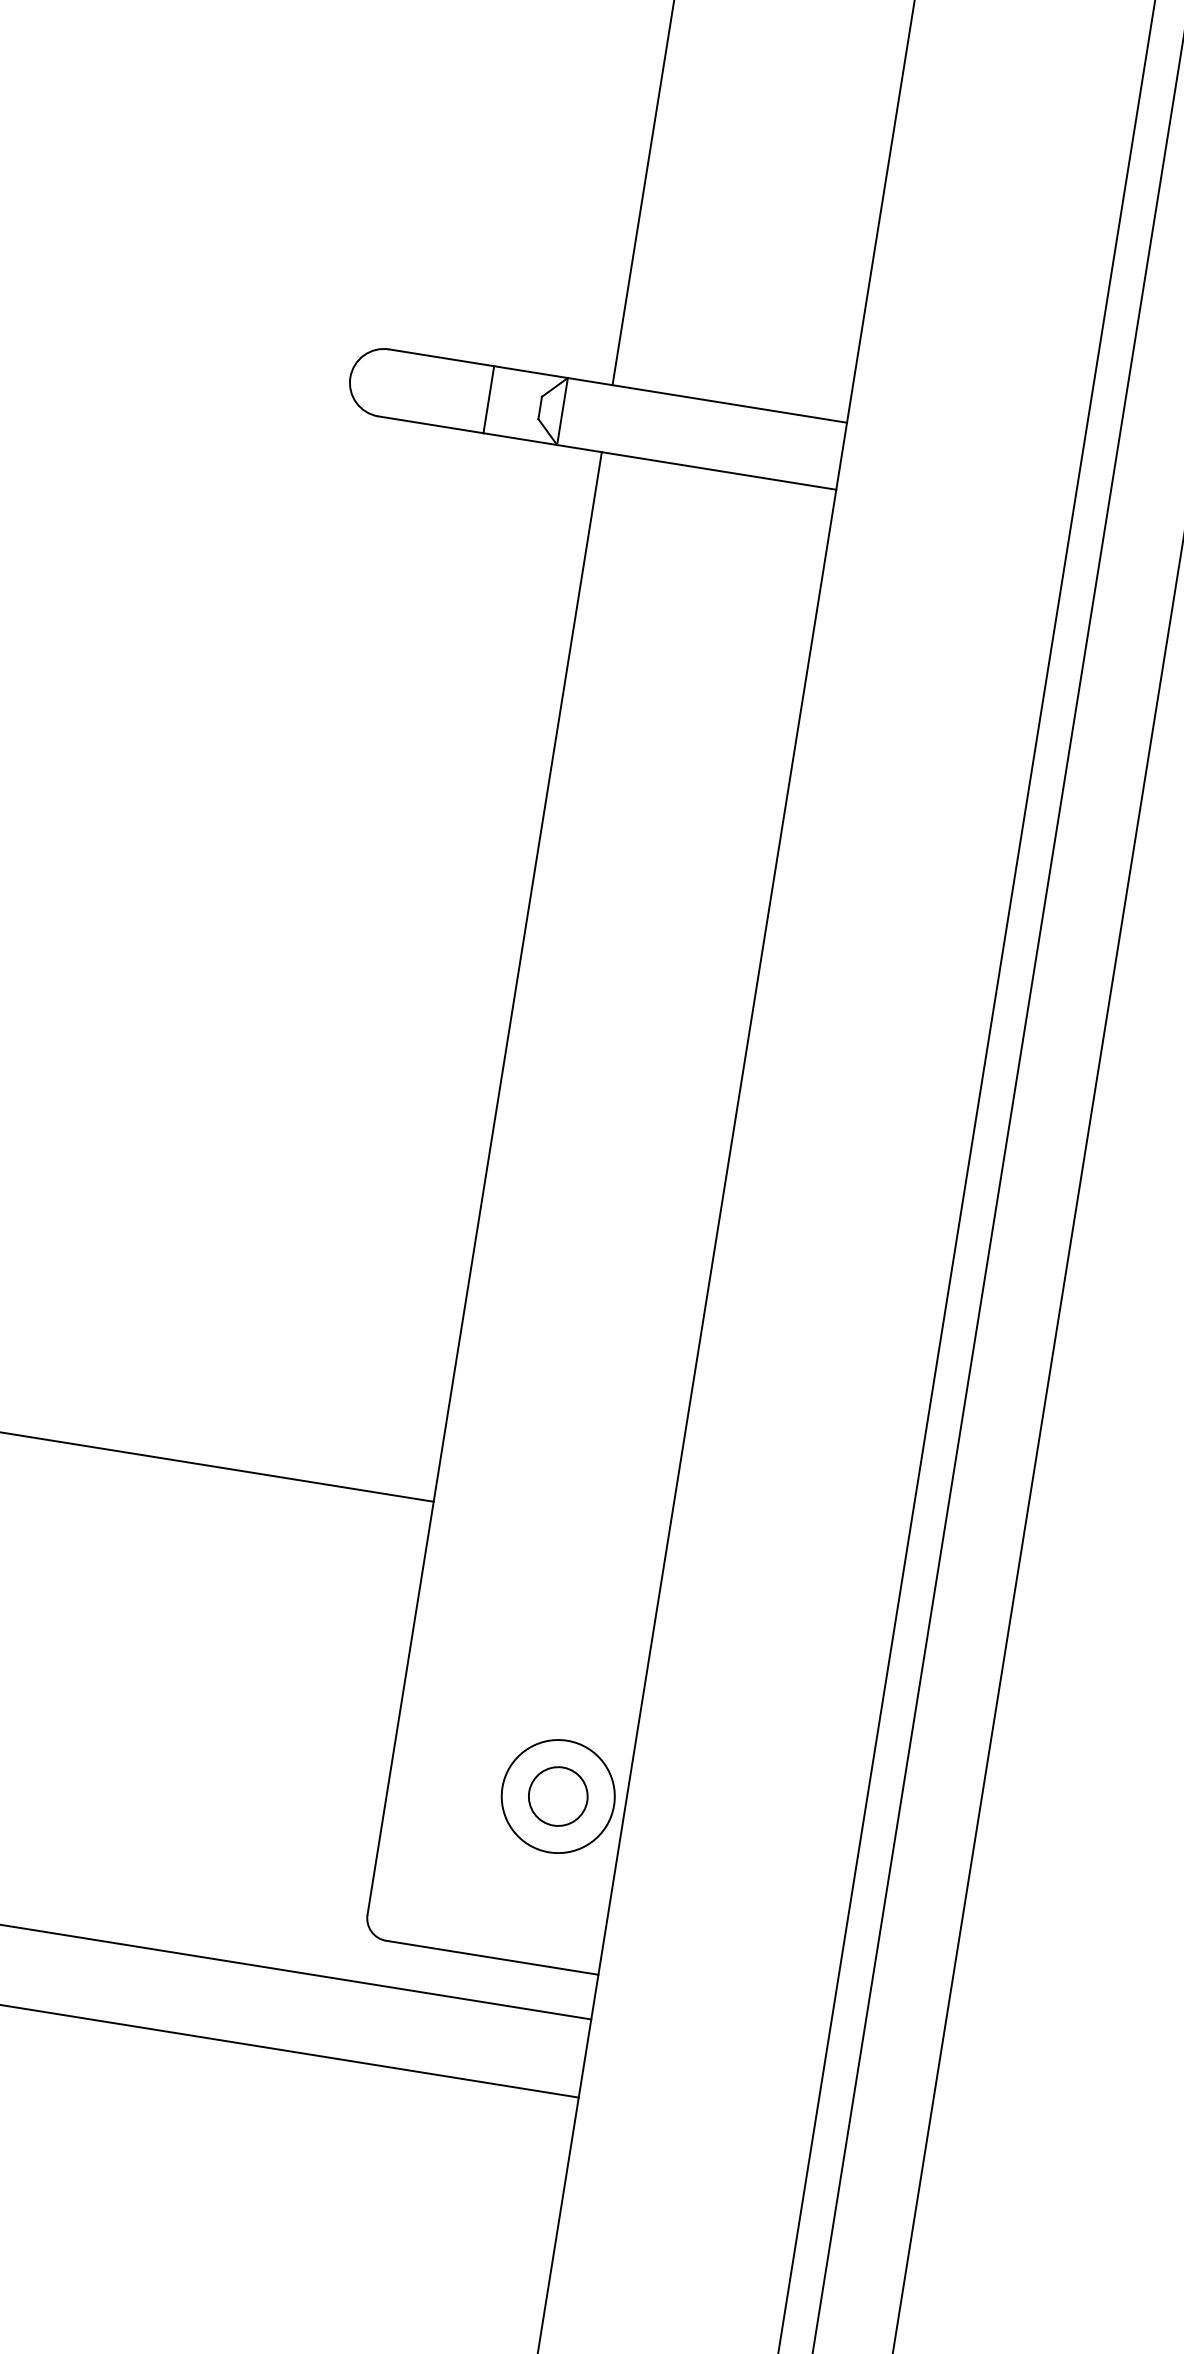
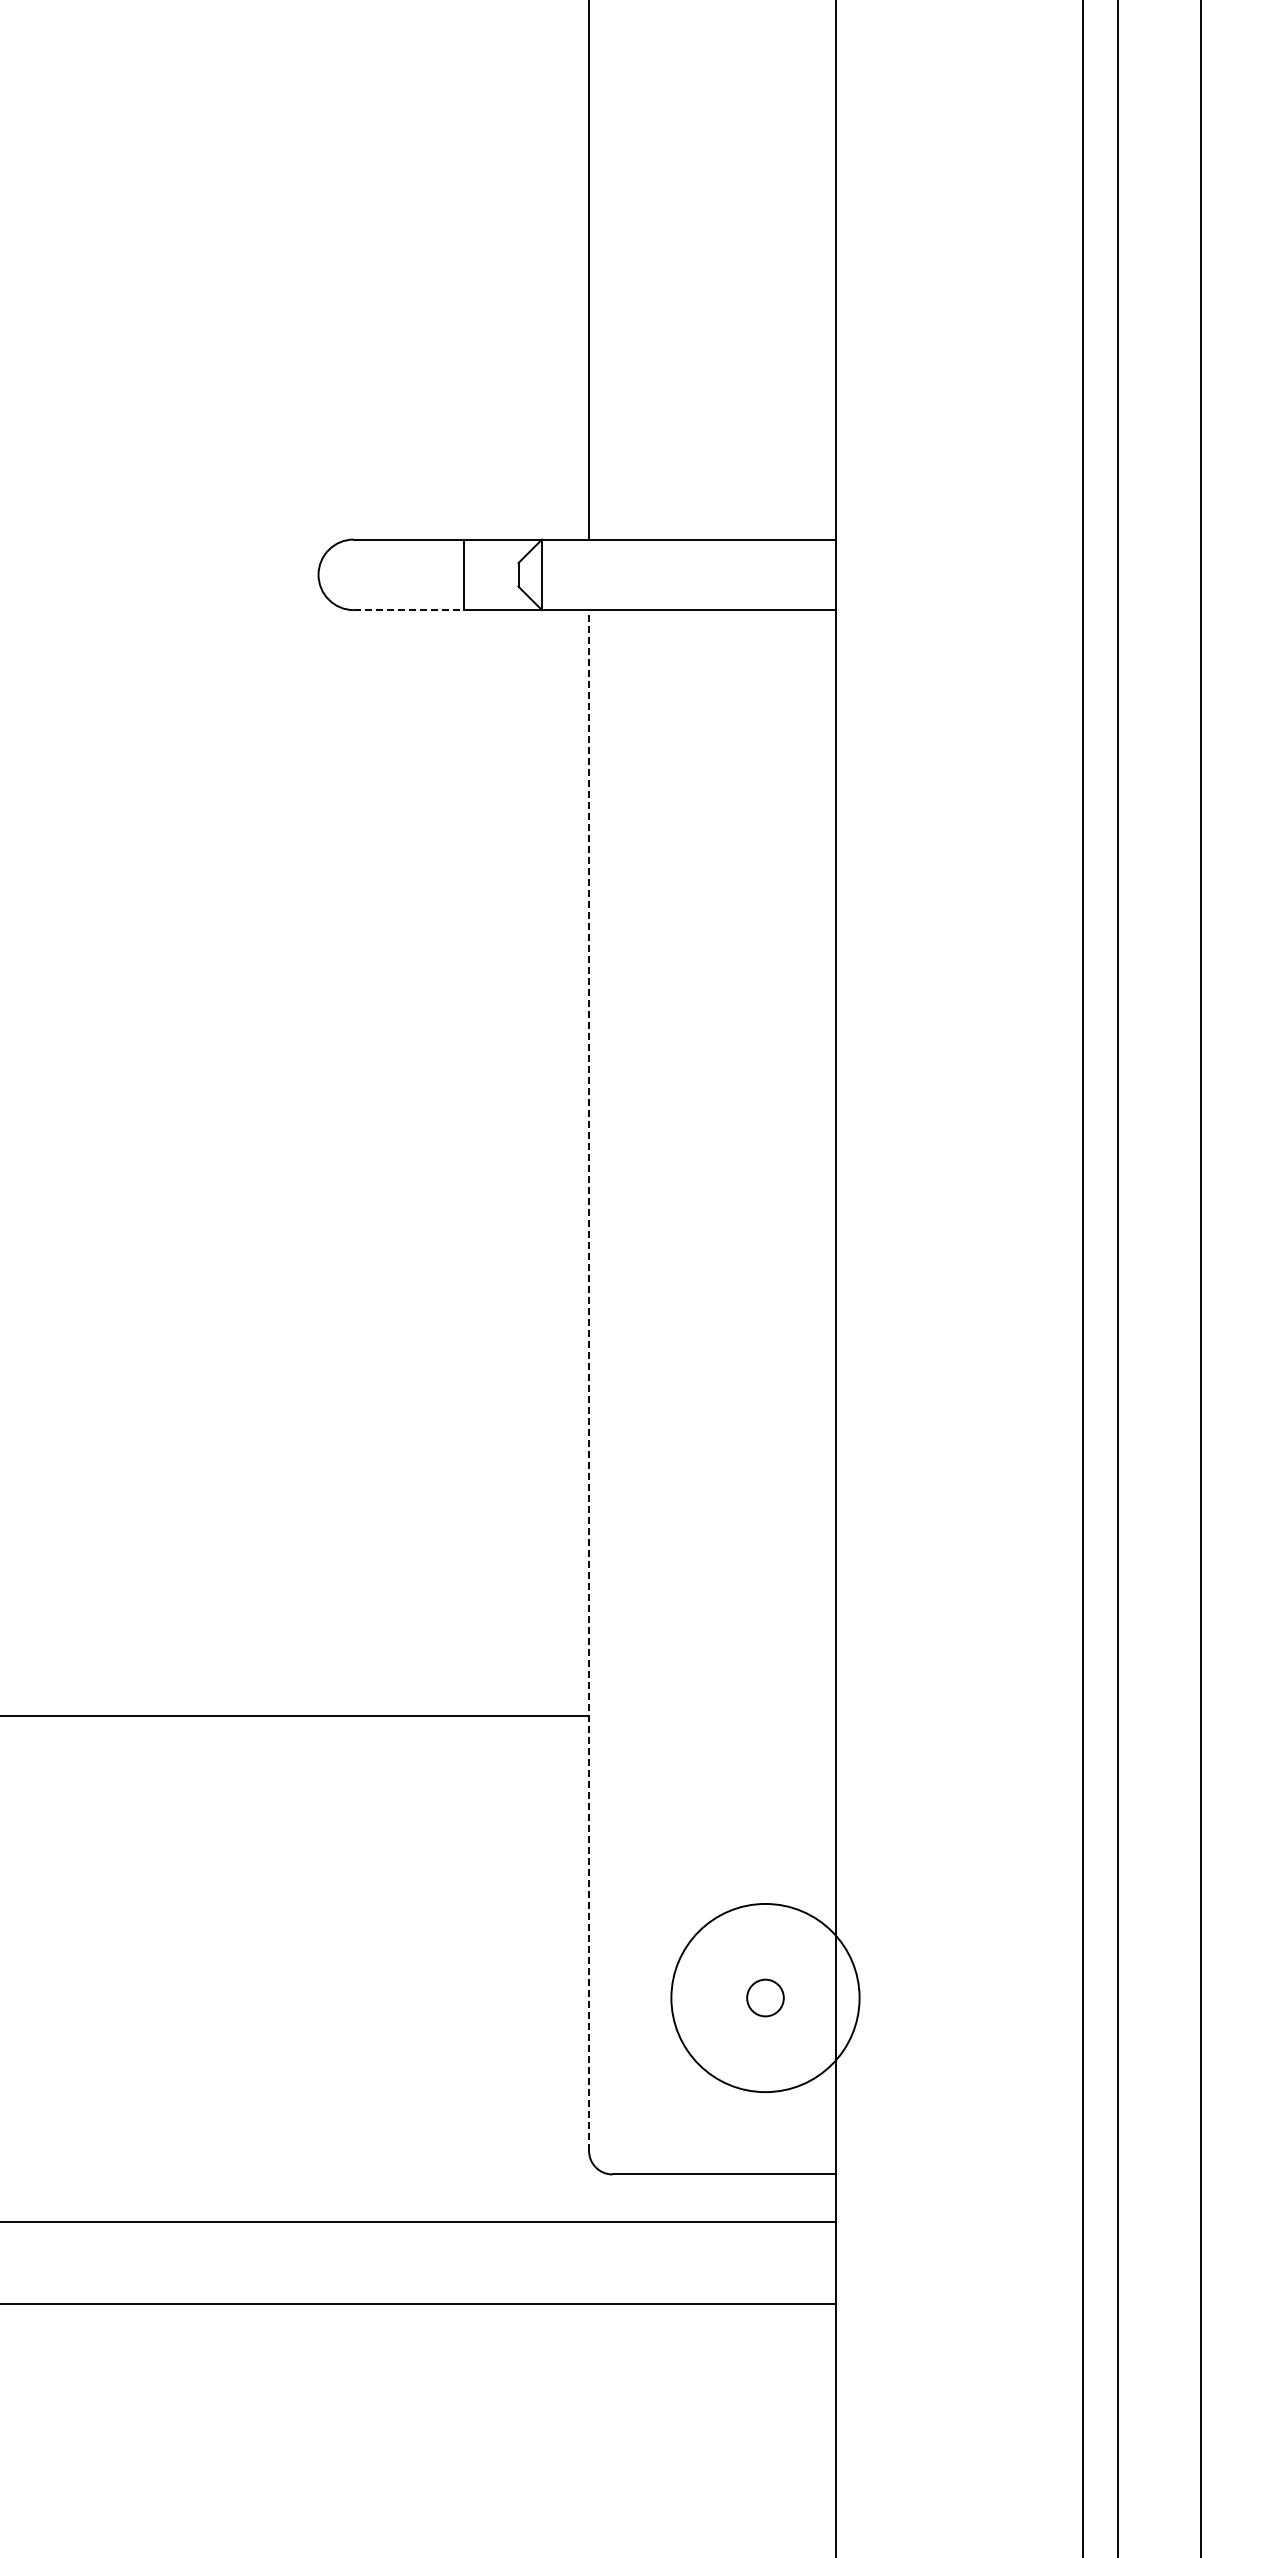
line: (431, 425) -> (409, 610), solid -> dashed
line: (485, 1183) -> (589, 1380), solid -> dashed
circle: (558, 1796) -> (765, 1997), size x0.6
circle: (558, 1796) -> (765, 1997), size x1.6

